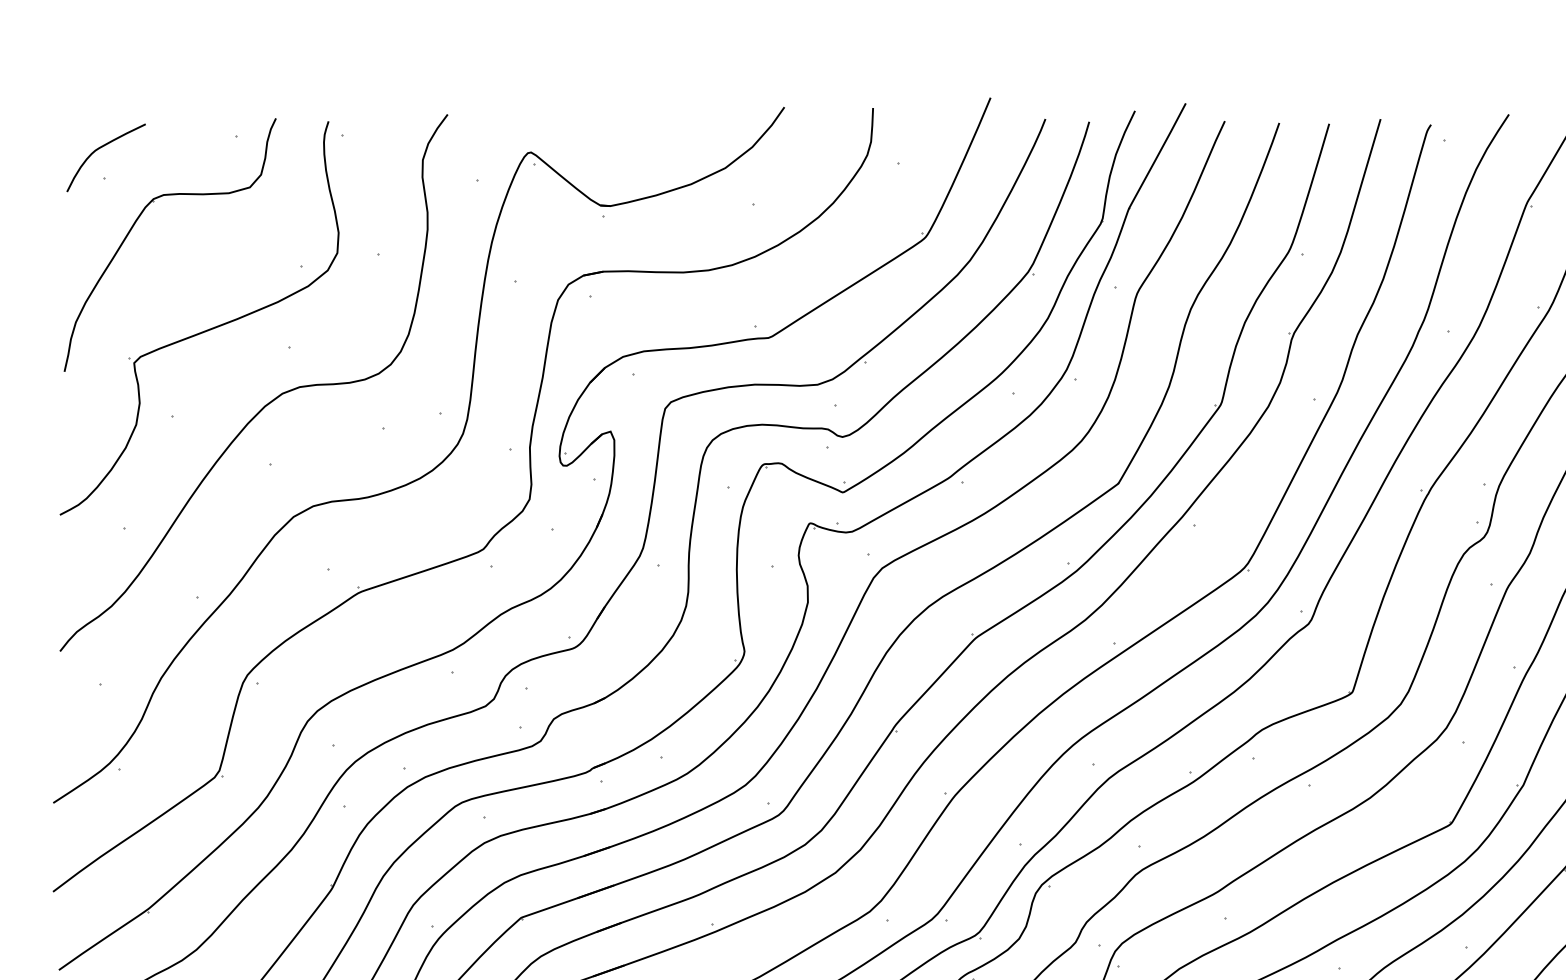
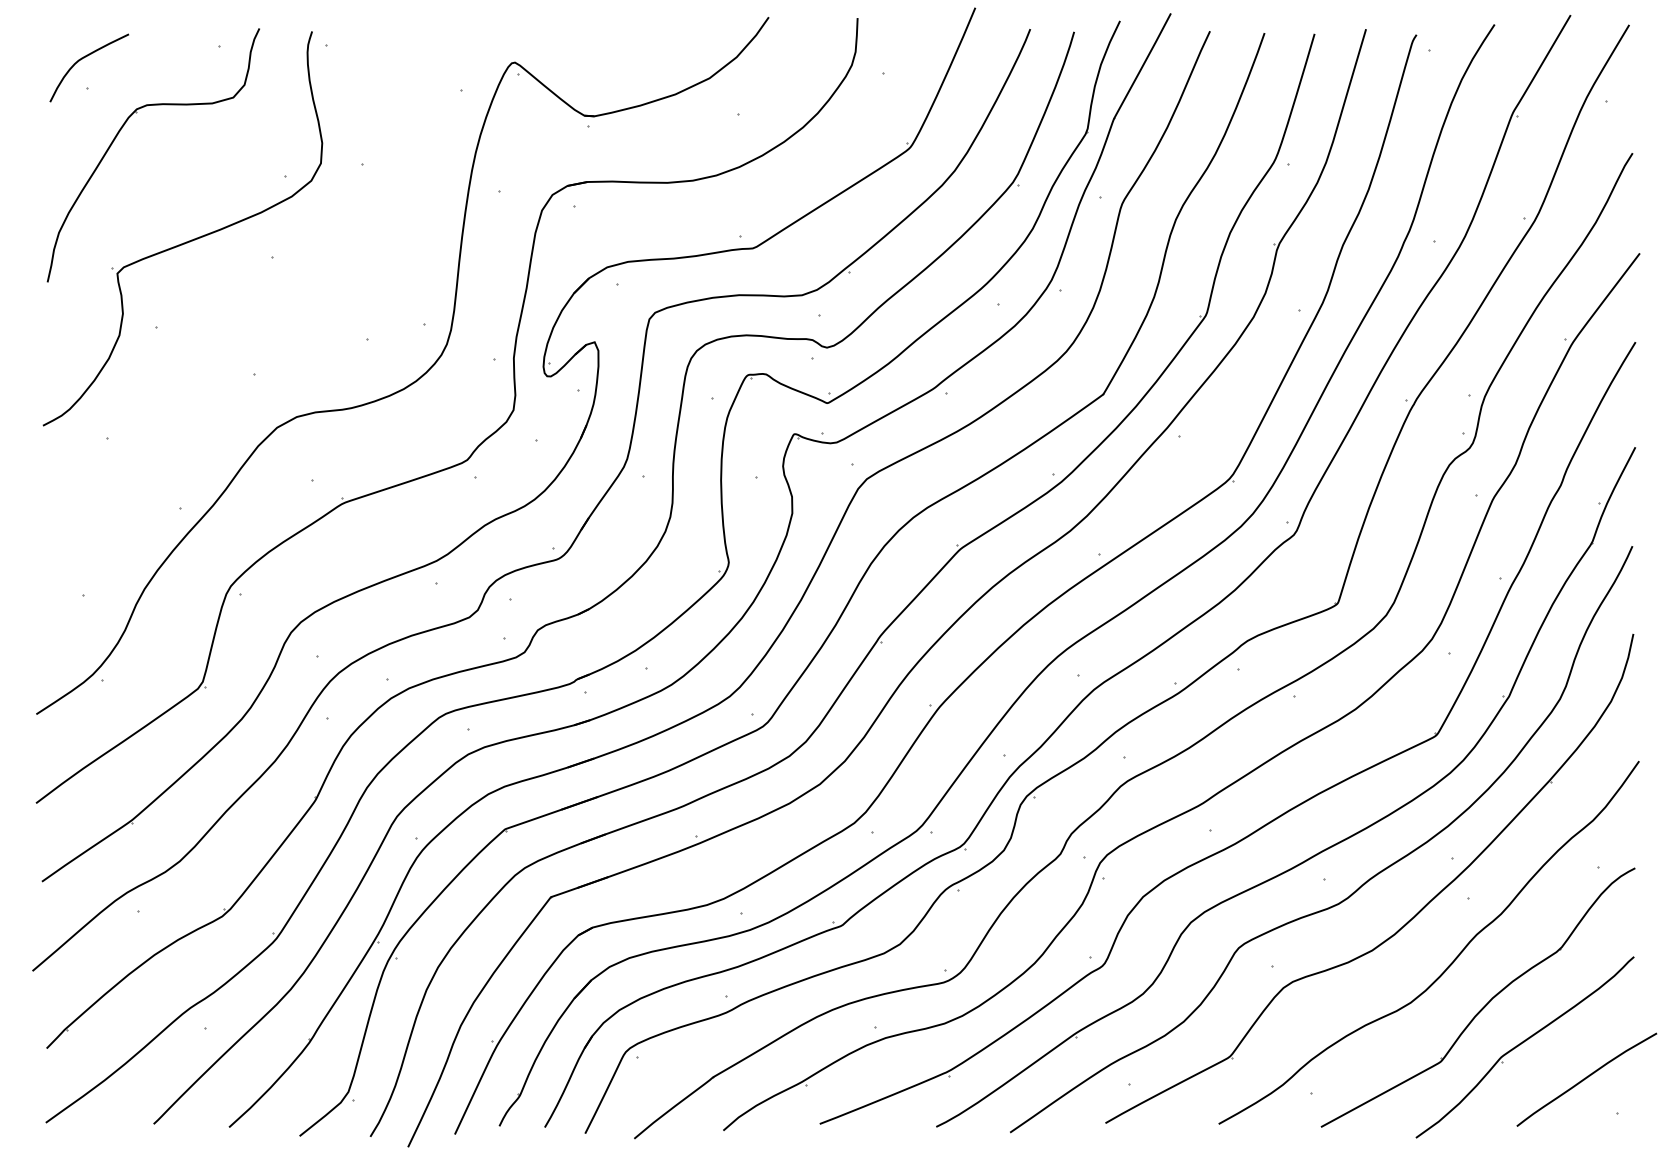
curve: (269, 401) -> (252, 312), removed

